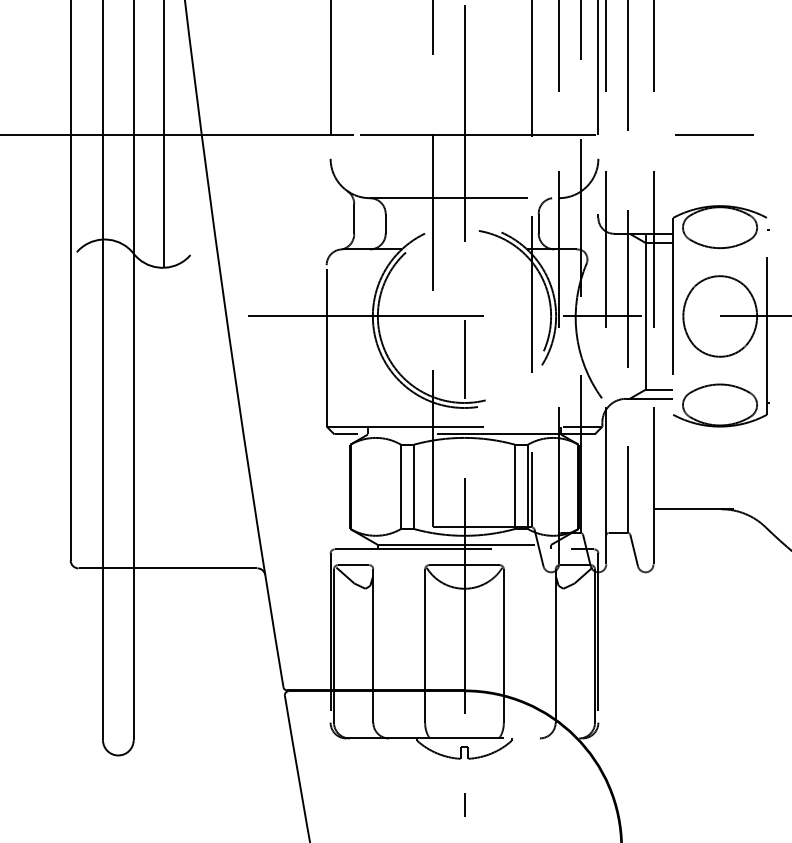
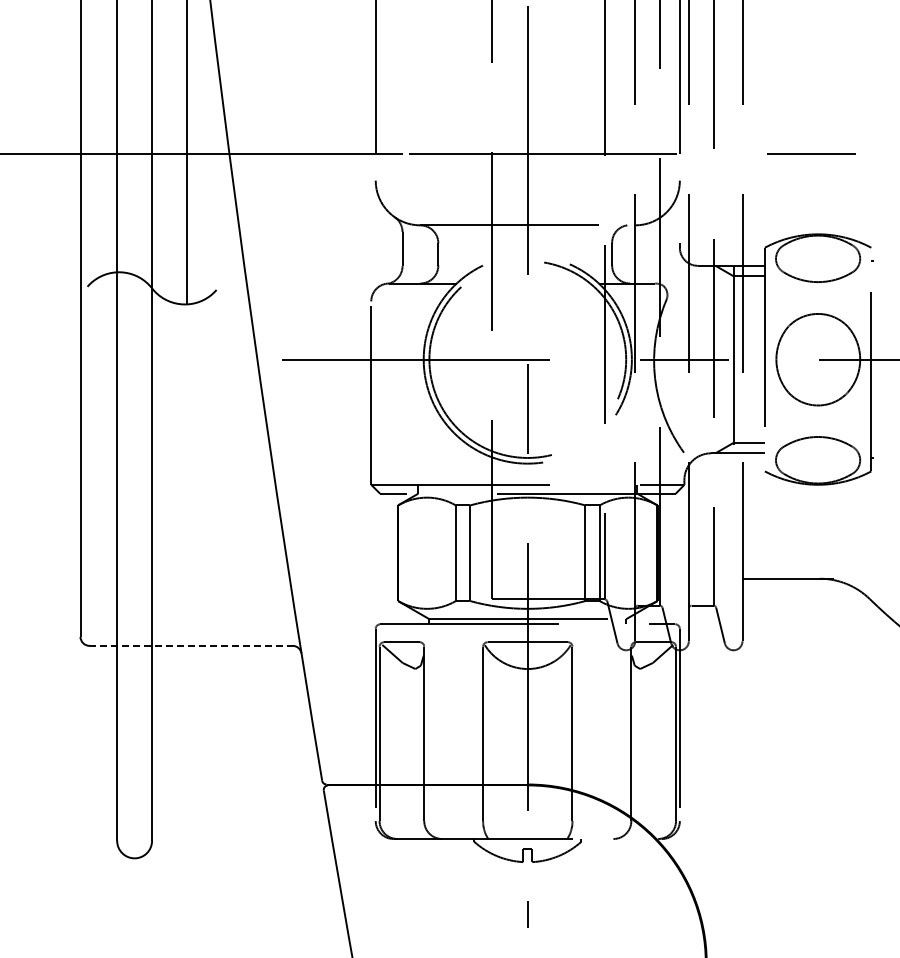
line: (168, 568) -> (191, 645), solid -> dashed

